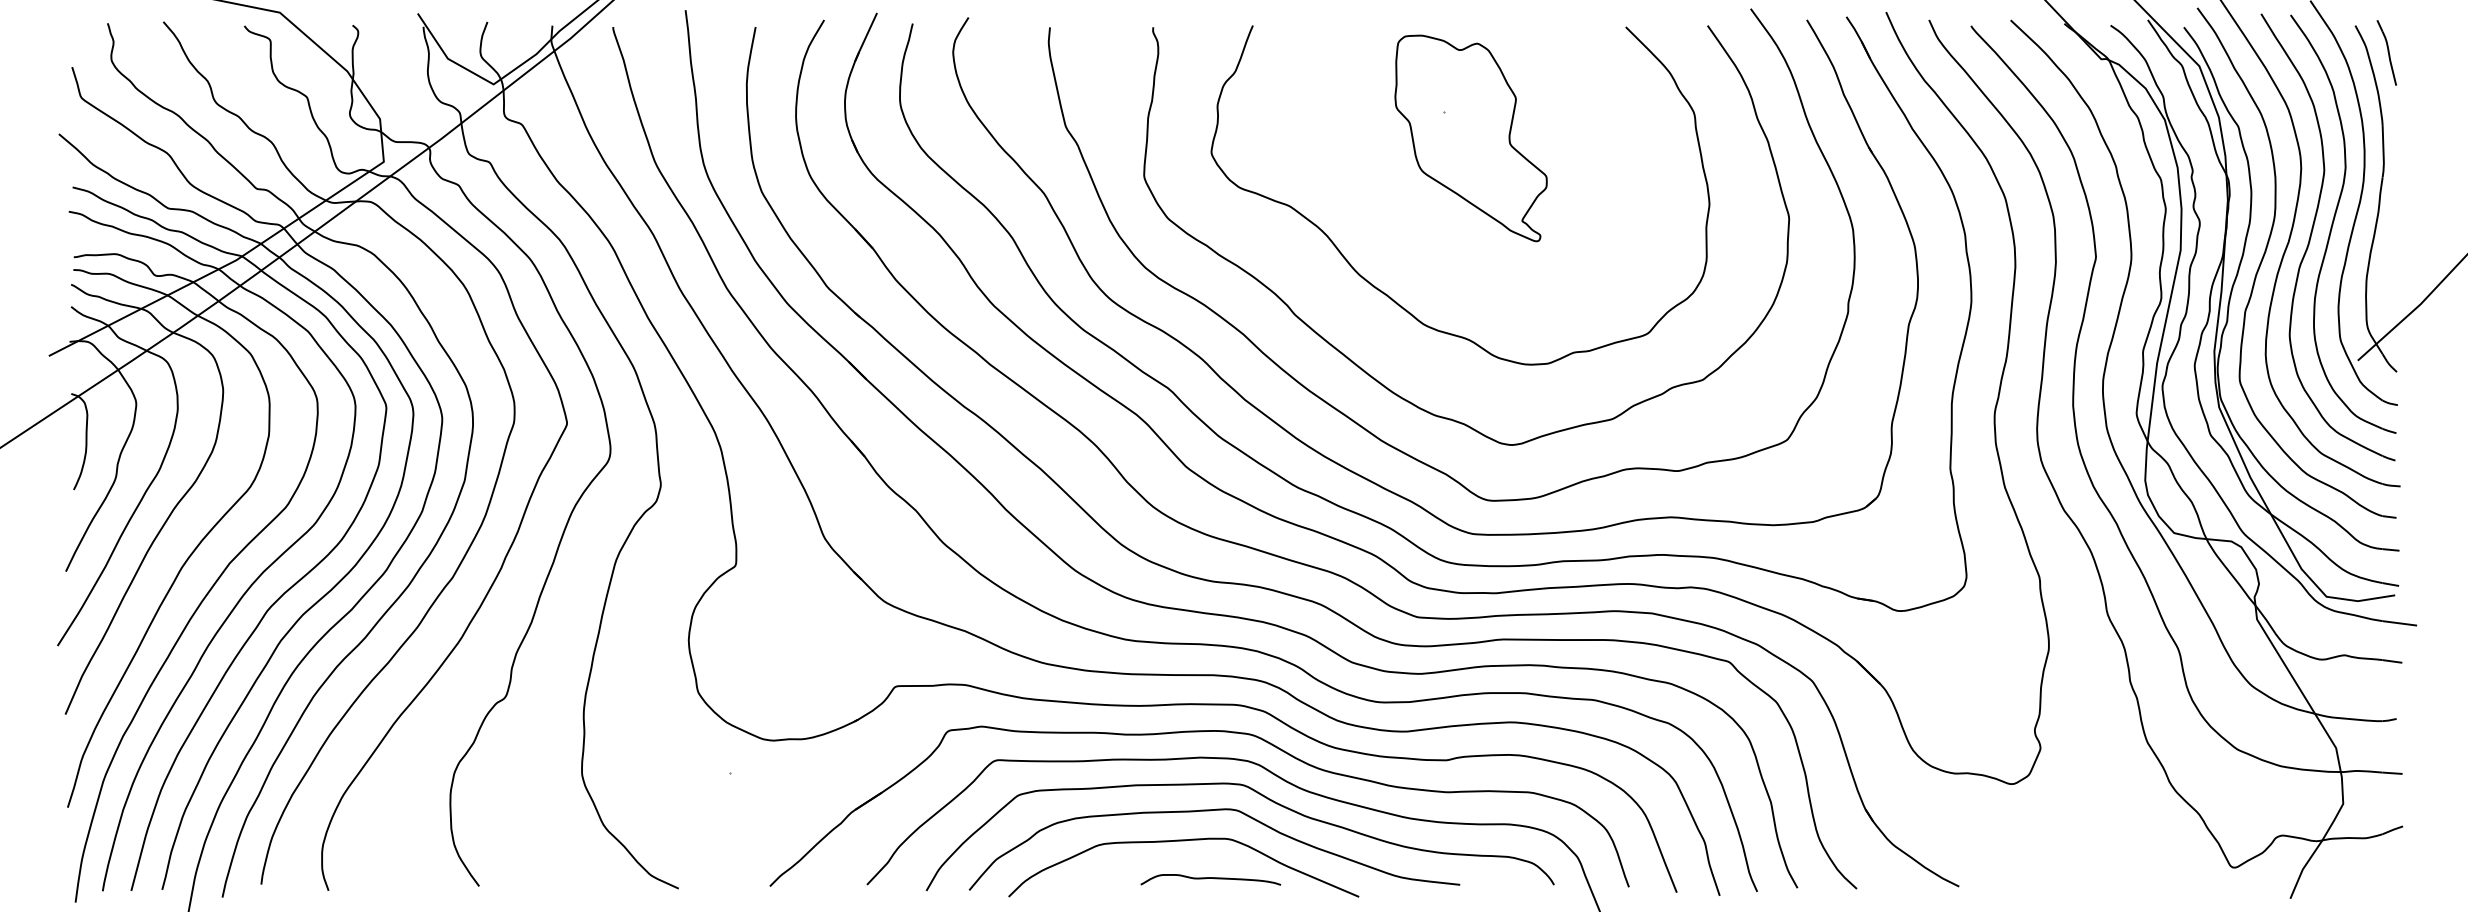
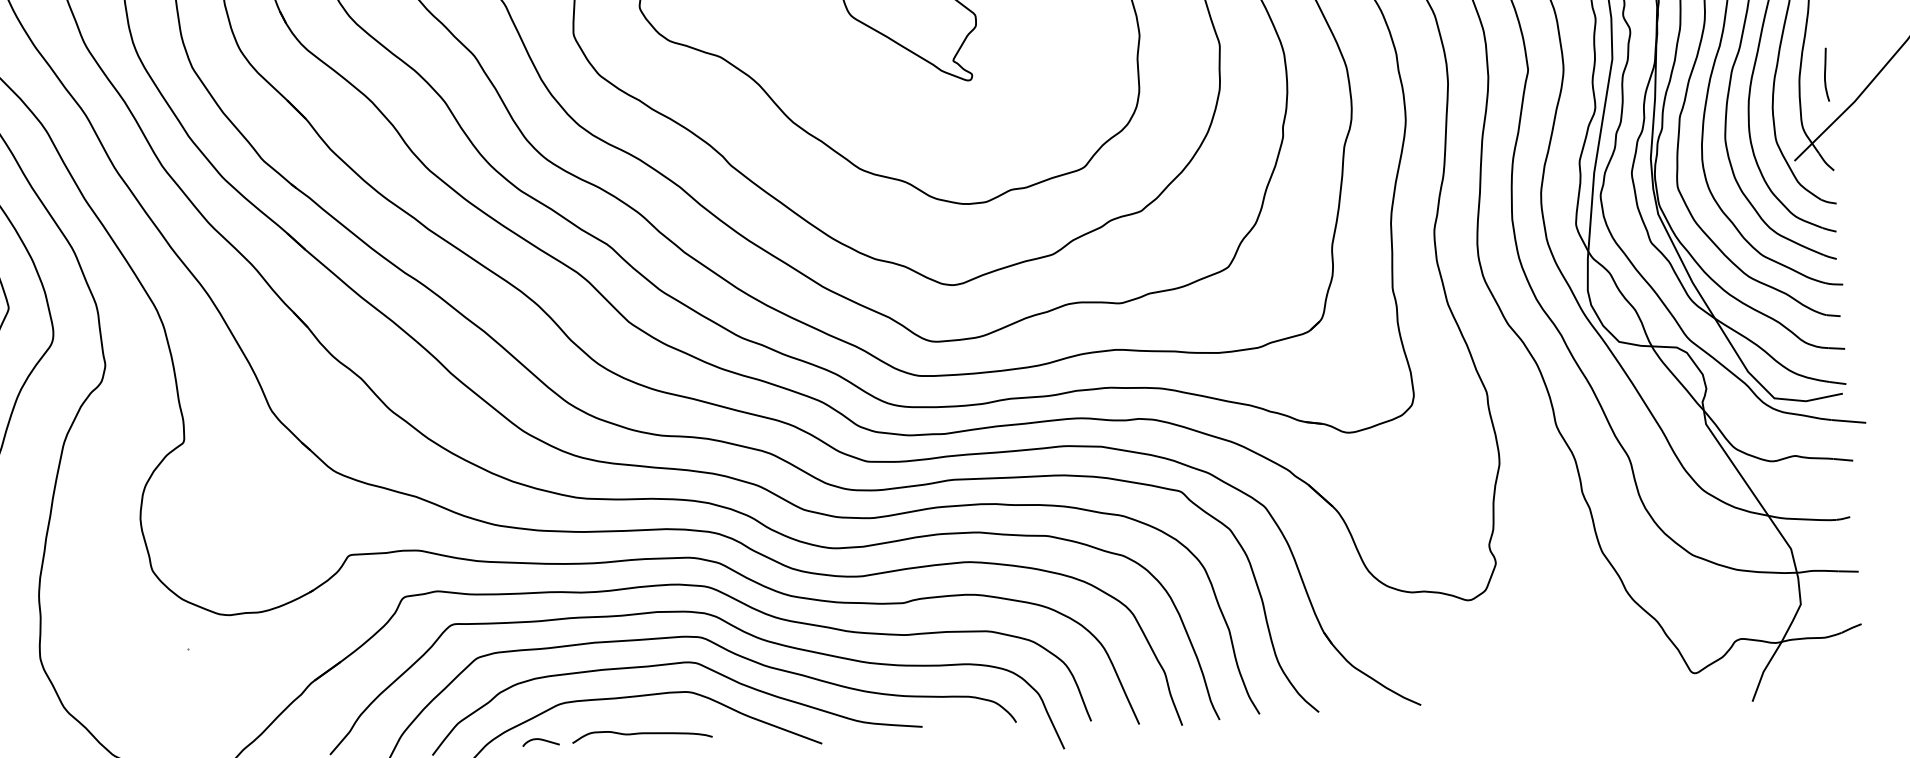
curve: (2393, 275) -> (1826, 74), added
curve: (1210, 878) -> (641, 733), moved
curve: (1077, 880) -> (540, 740), added

